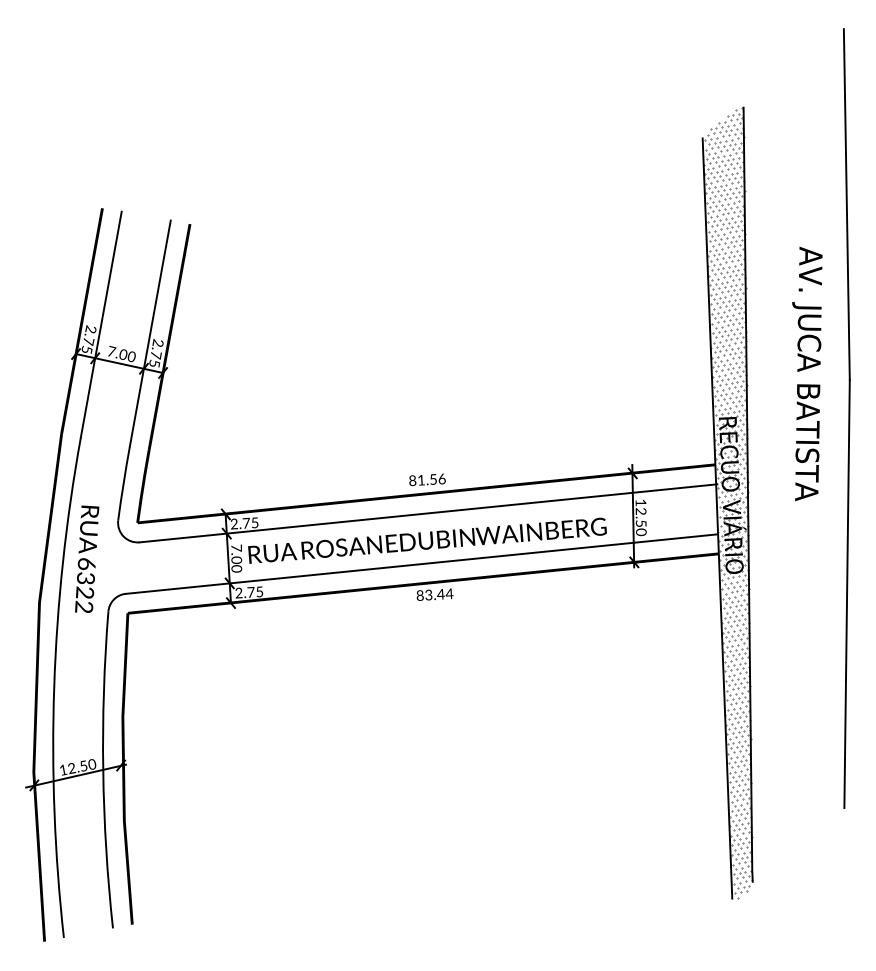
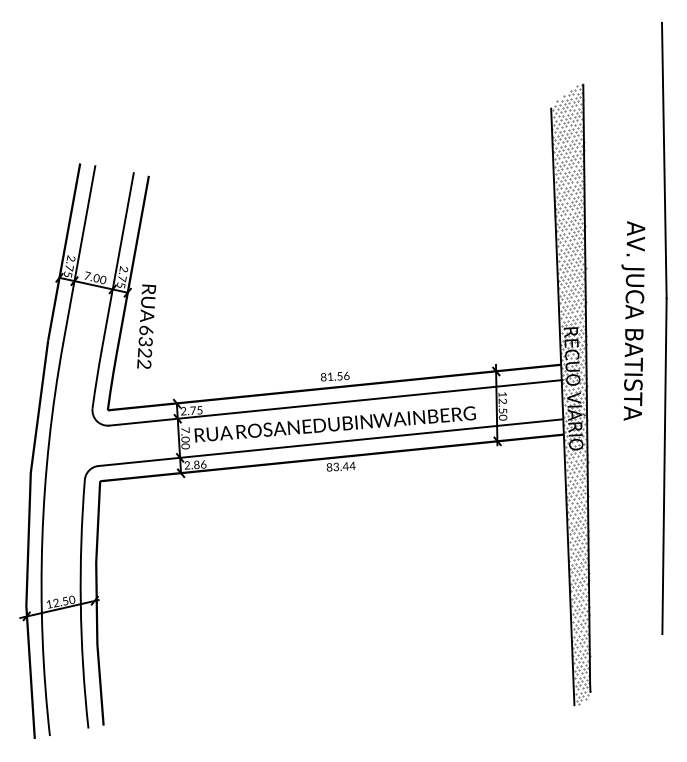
text: (807, 373) -> (633, 320), moved
text: (87, 558) -> (146, 326), moved
text: (255, 591) -> (200, 464), 2.75 -> 2.86

